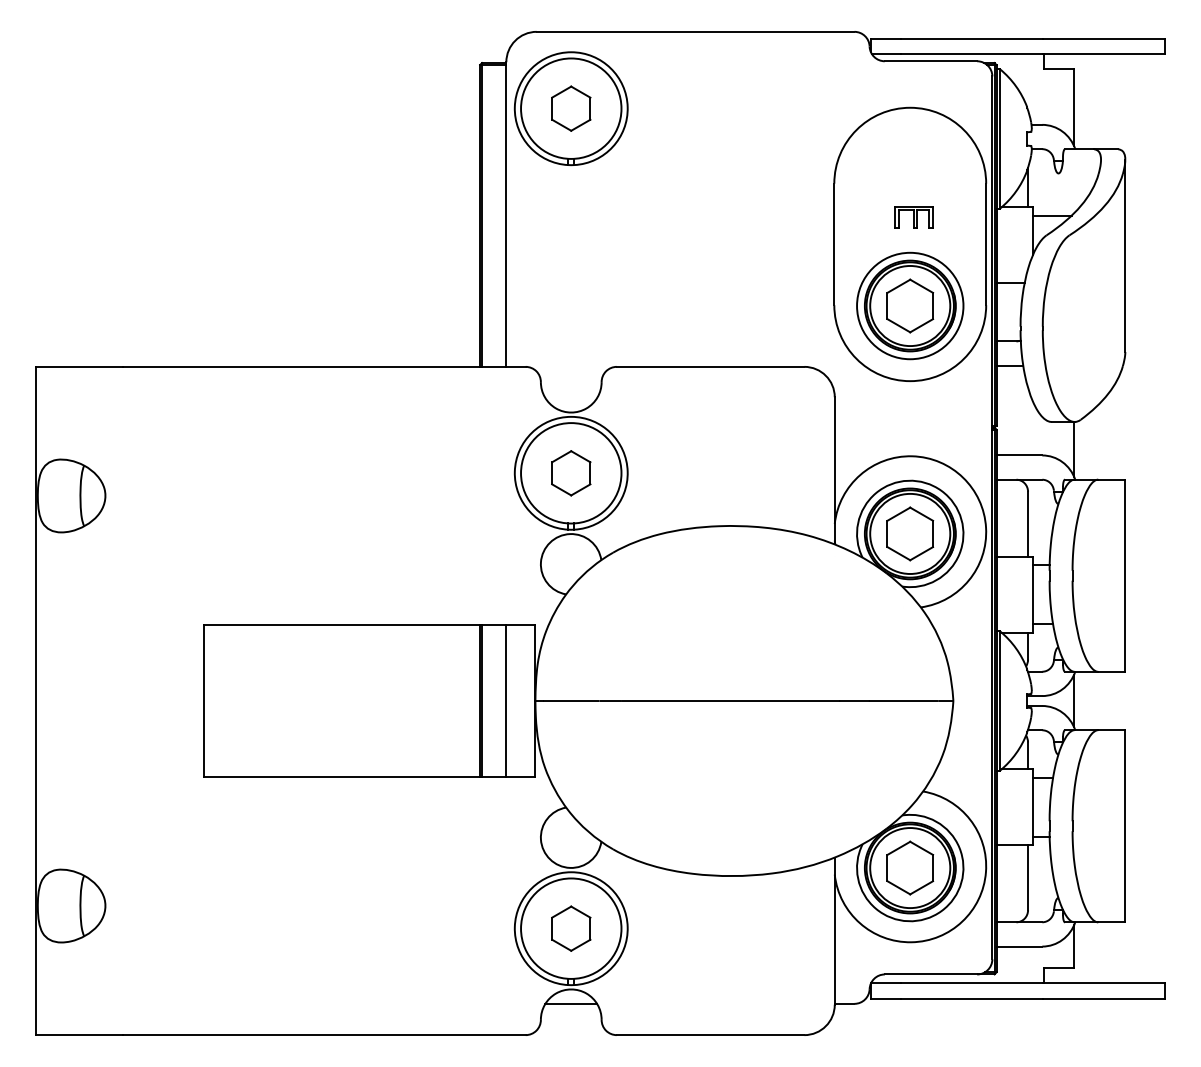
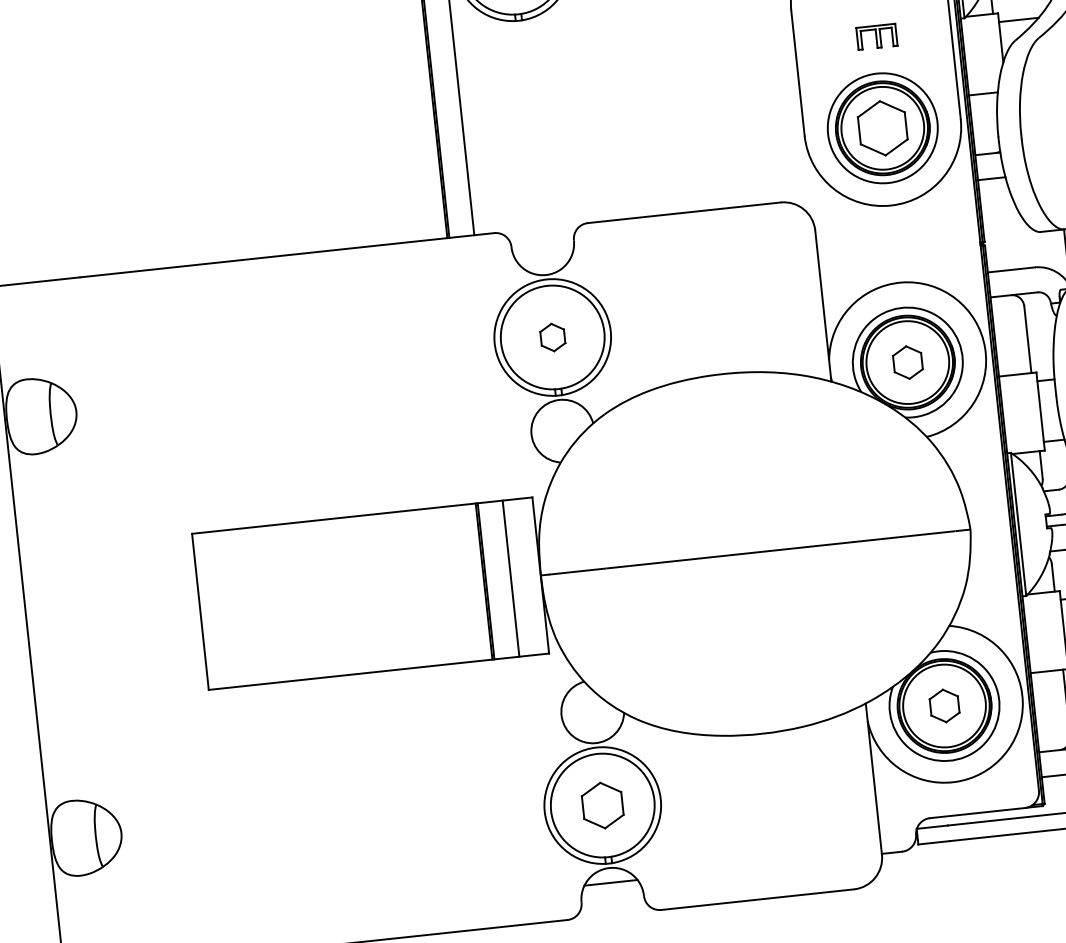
part: (571, 473) -> (553, 337), size x0.6
part: (910, 533) -> (908, 362), size x0.6
part: (910, 867) -> (944, 705), size x0.6

